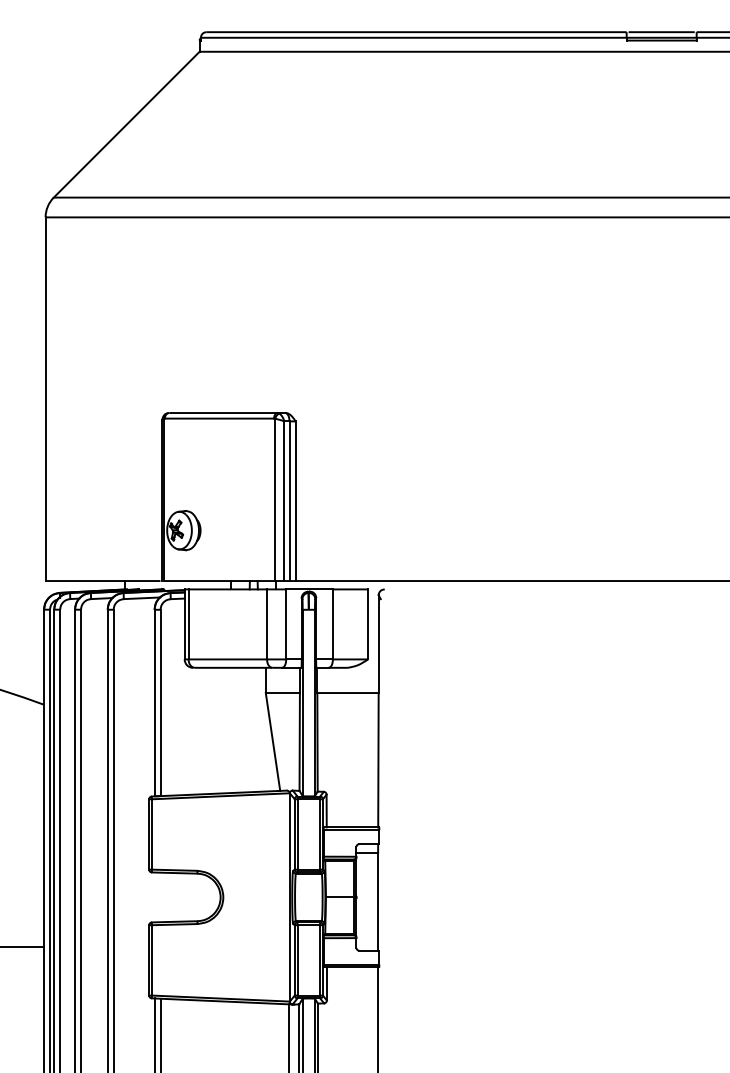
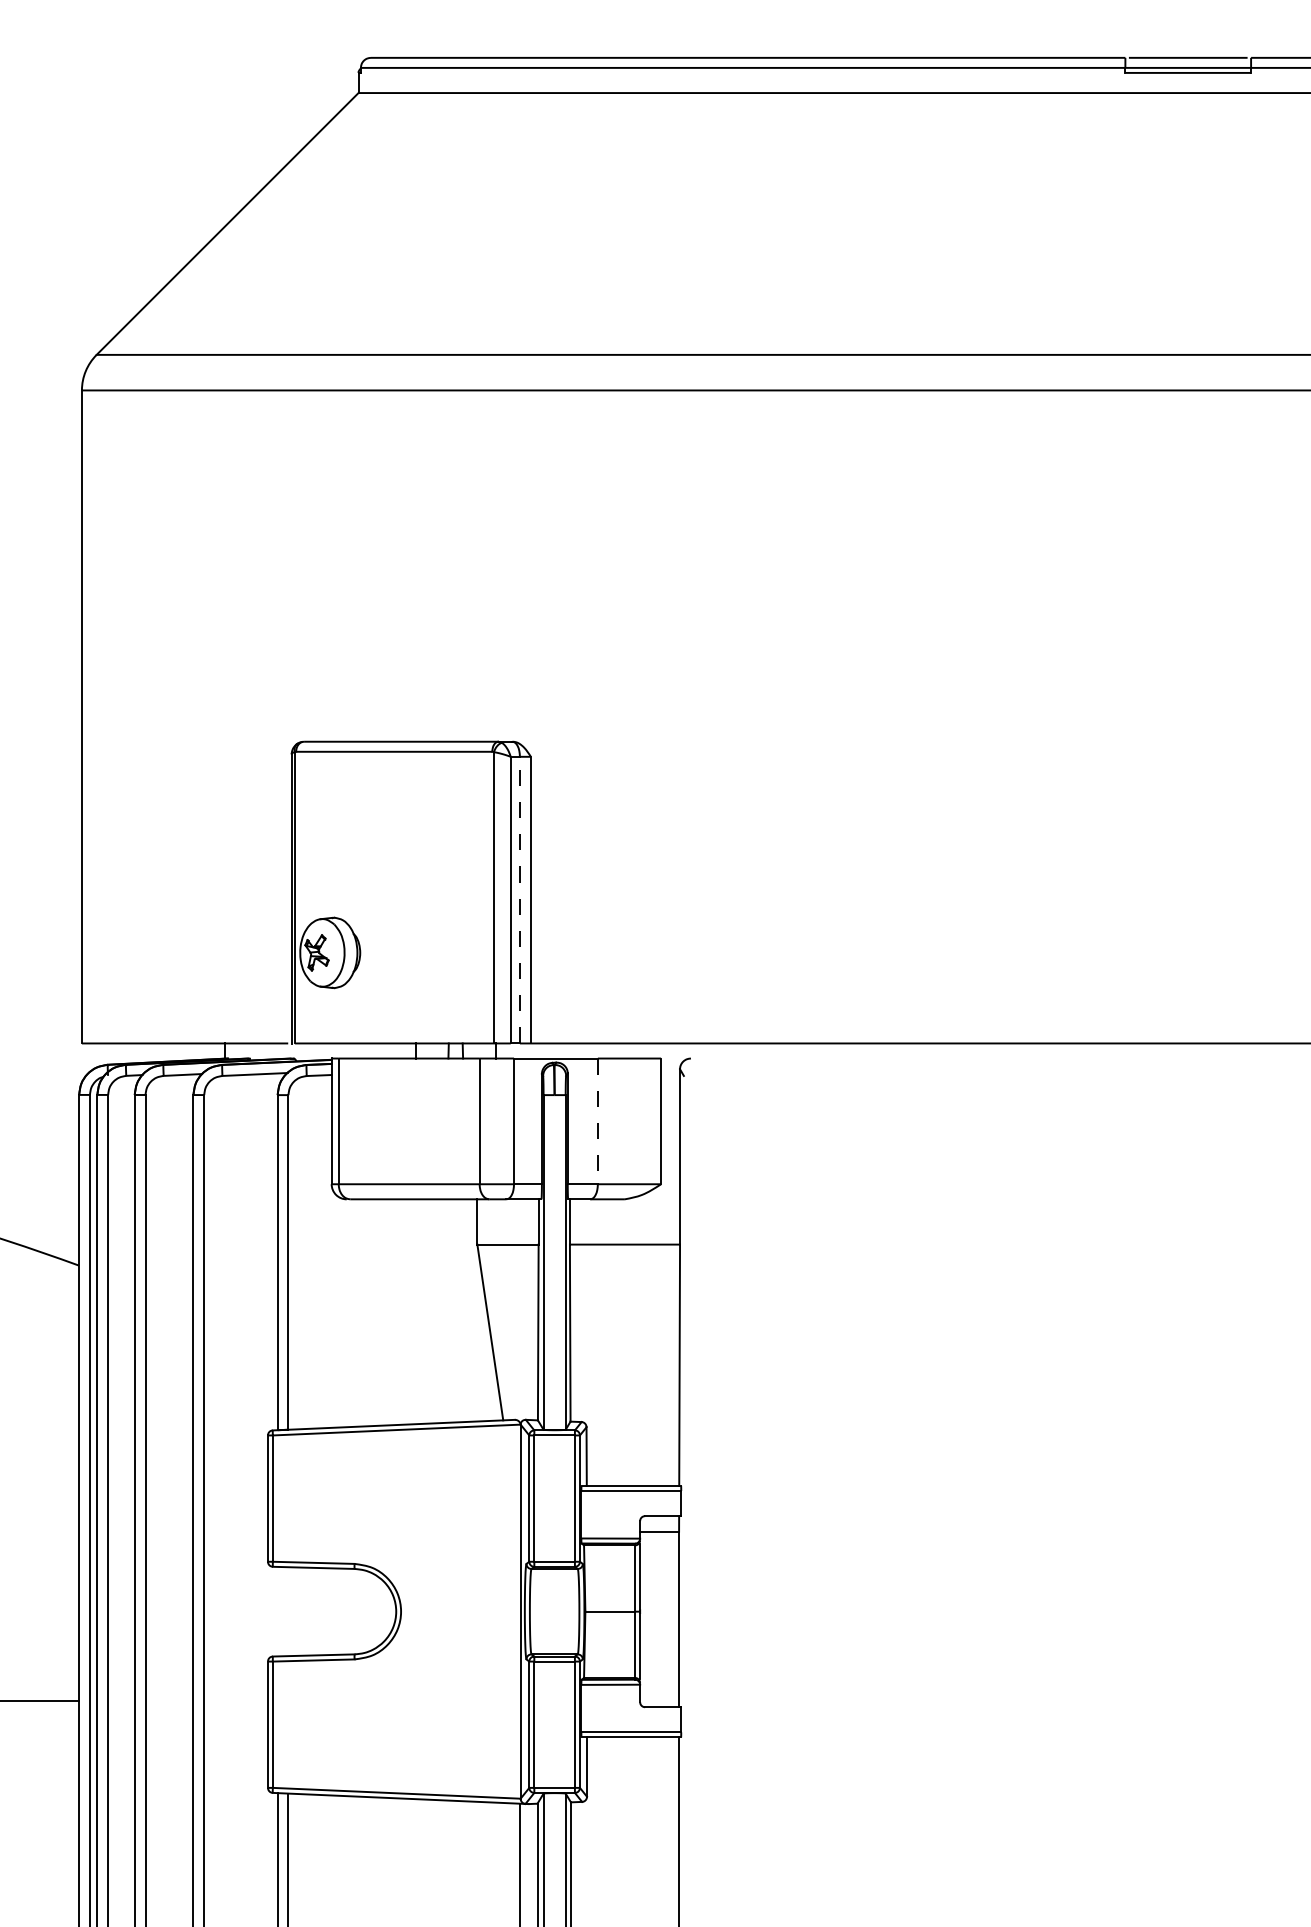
line: (289, 501) -> (519, 900), solid -> dashed
line: (332, 624) -> (597, 1121), solid -> dashed

